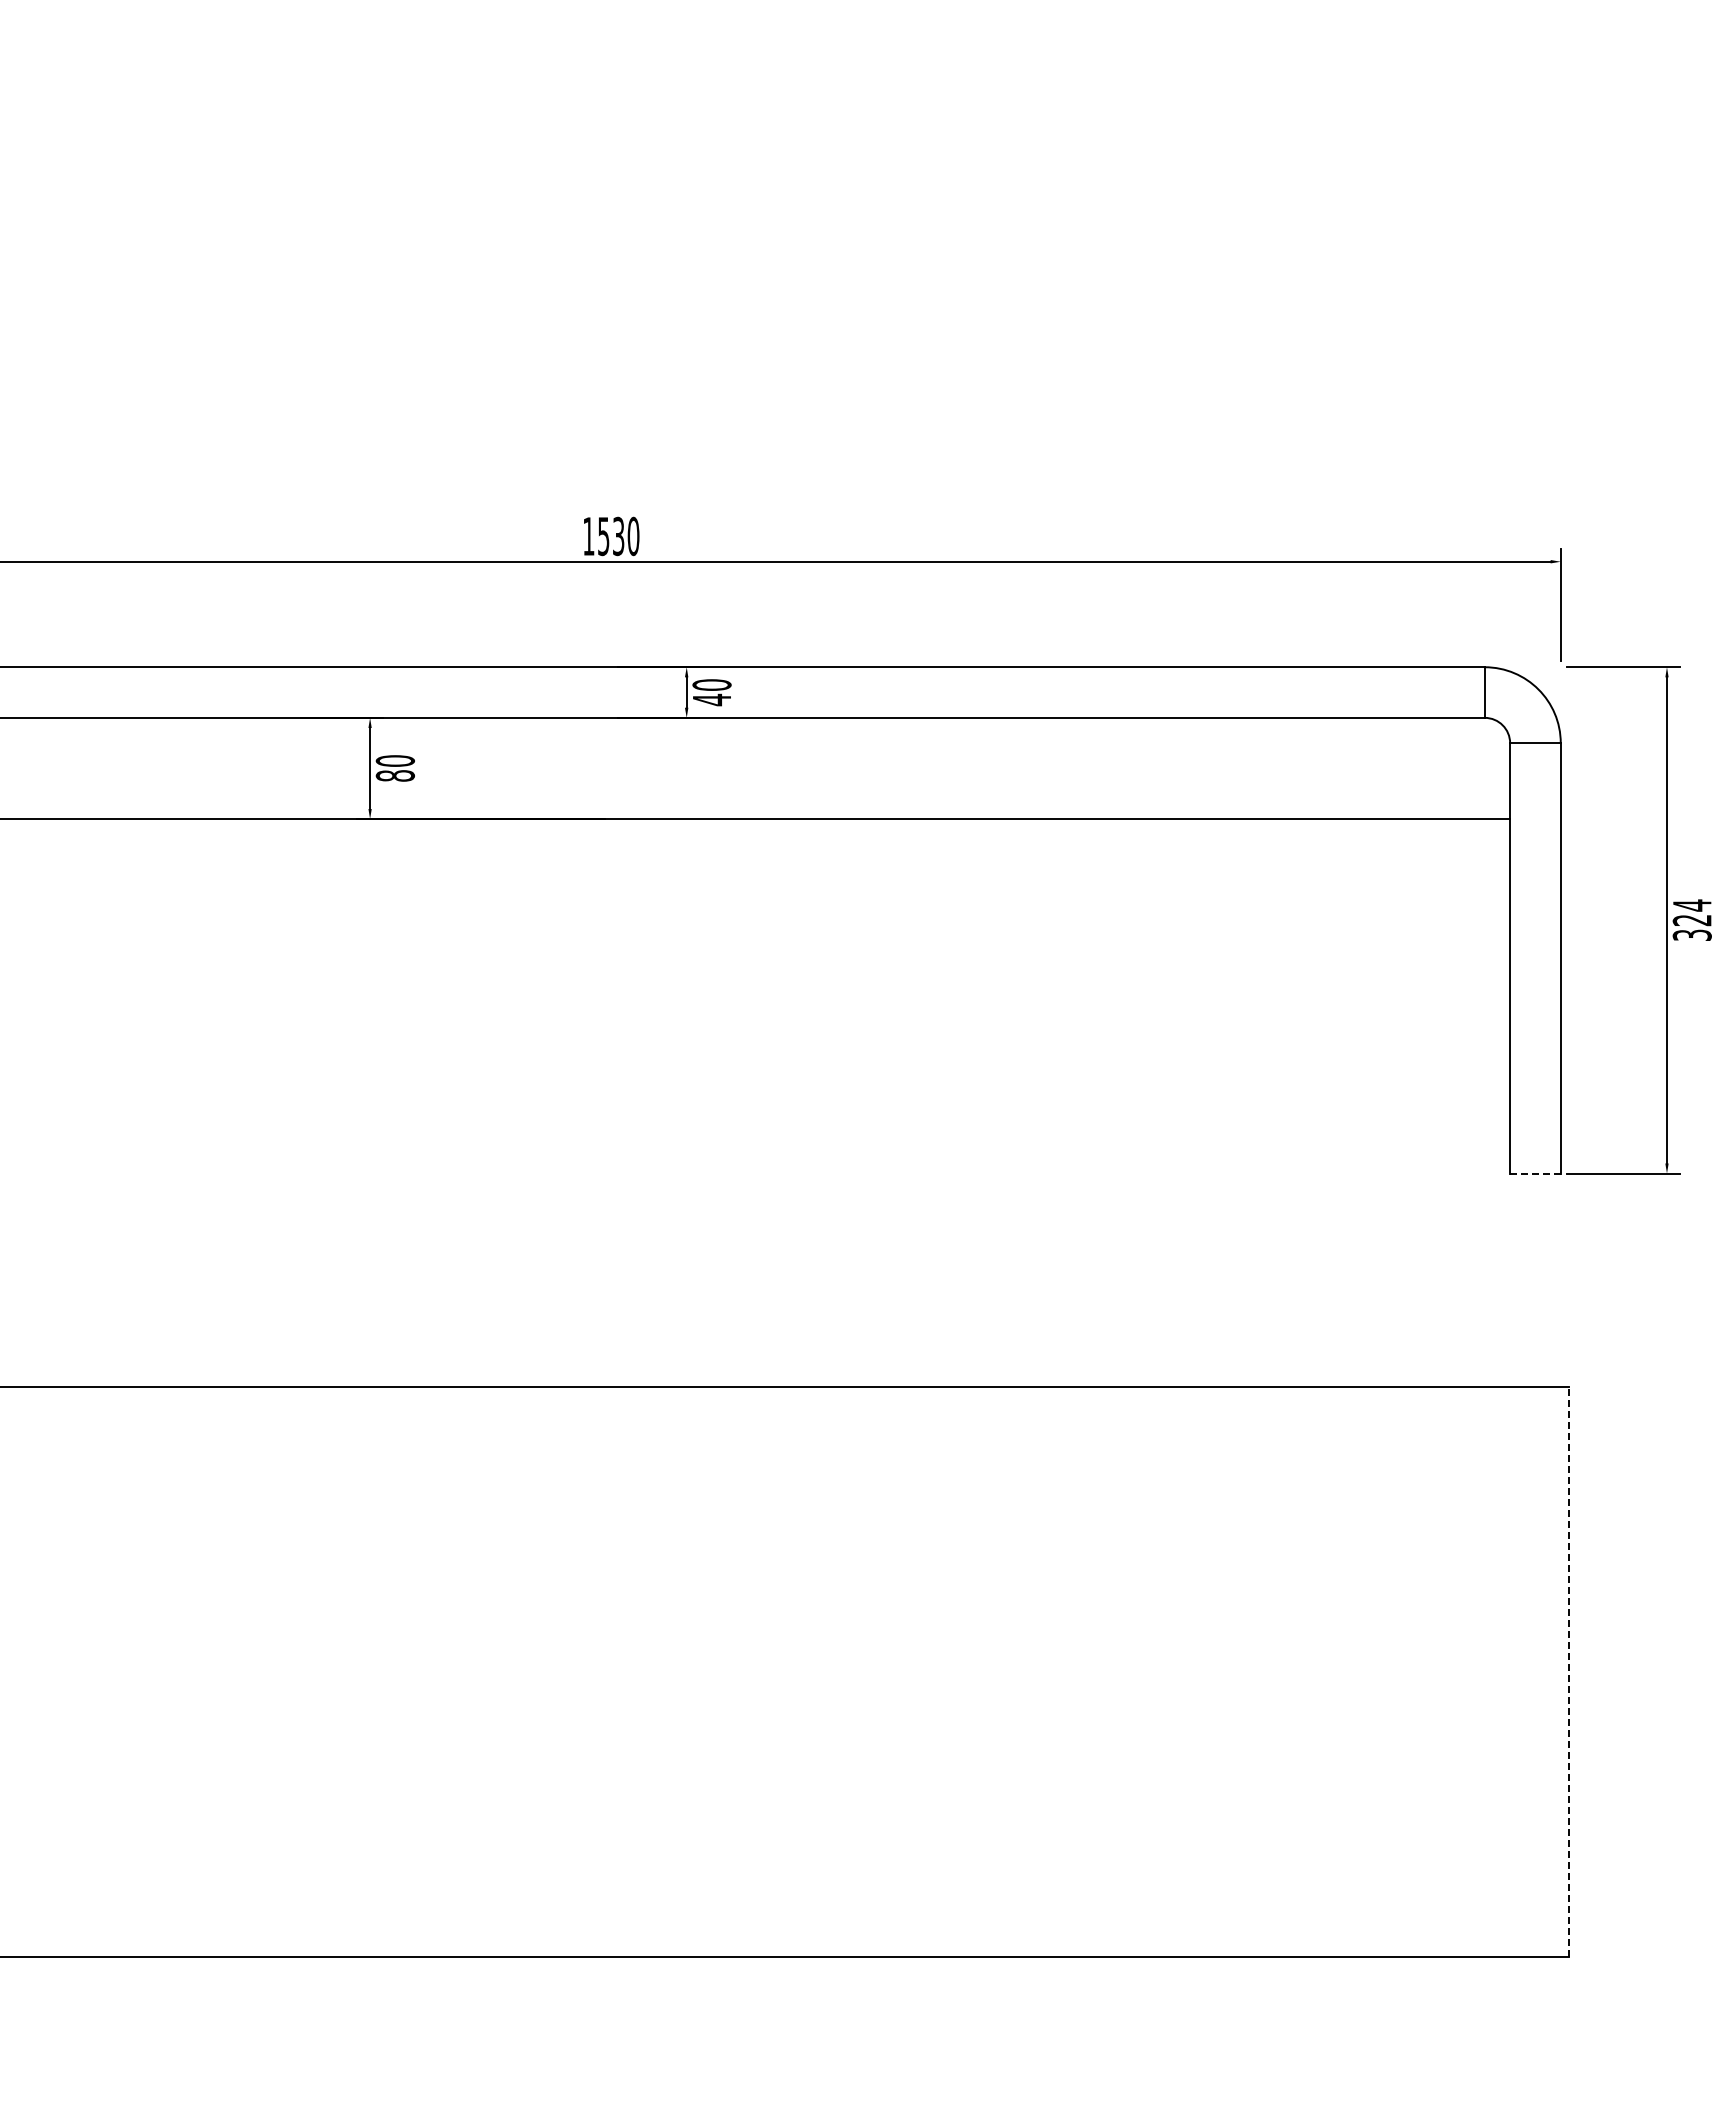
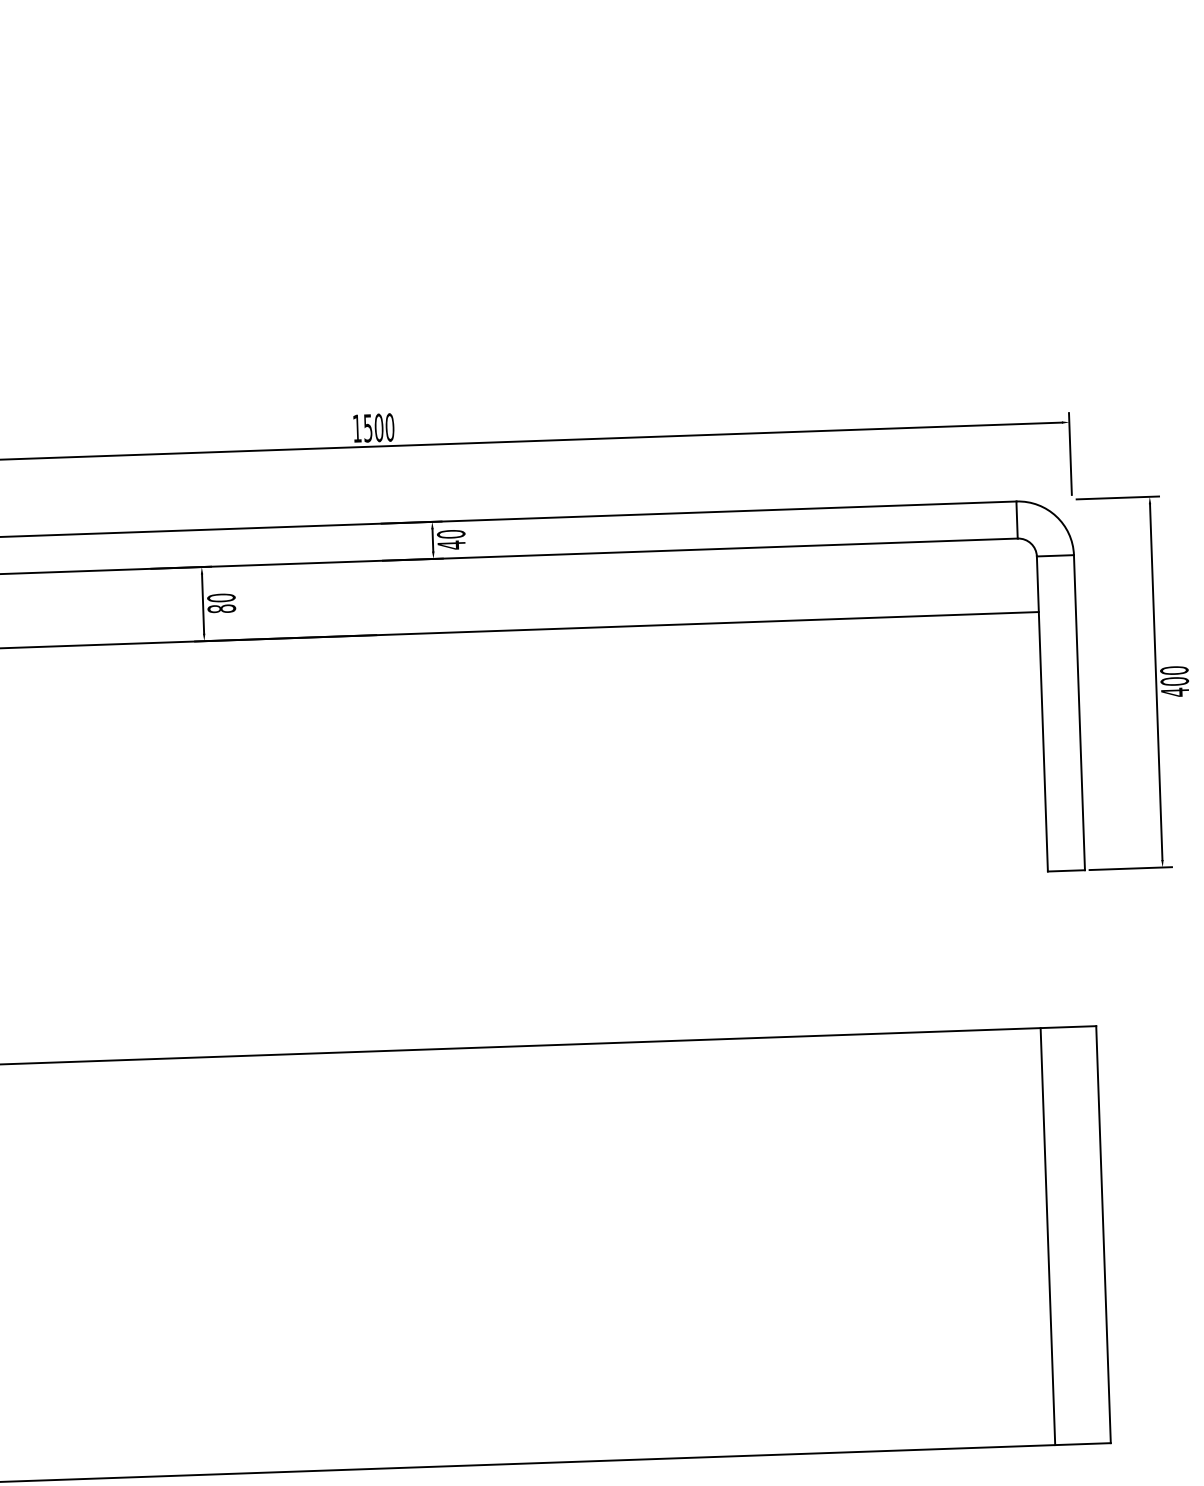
text: (618, 536) -> (378, 427), 1530 -> 1500
text: (1691, 920) -> (1174, 681), 324 -> 400
line: (1534, 1173) -> (1065, 870), dashed -> solid
line: (1492, 1671) -> (1047, 1236), added
line: (1568, 1671) -> (1103, 1234), dashed -> solid

